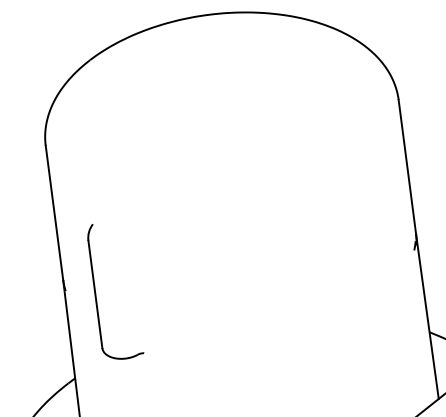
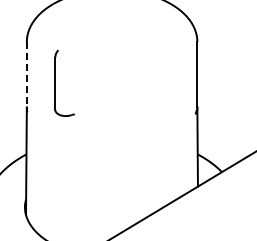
line: (53, 213) -> (26, 74), solid -> dashed
part: (95, 291) -> (55, 82), moved

